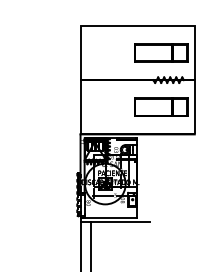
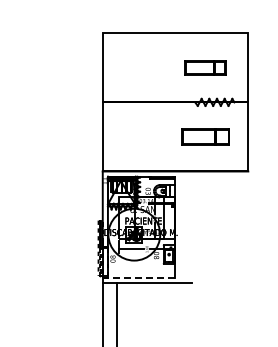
part: (161, 52) -> (205, 67), size x0.6
part: (161, 106) -> (205, 136), size x0.7
line: (108, 217) -> (138, 277), solid -> dashed

